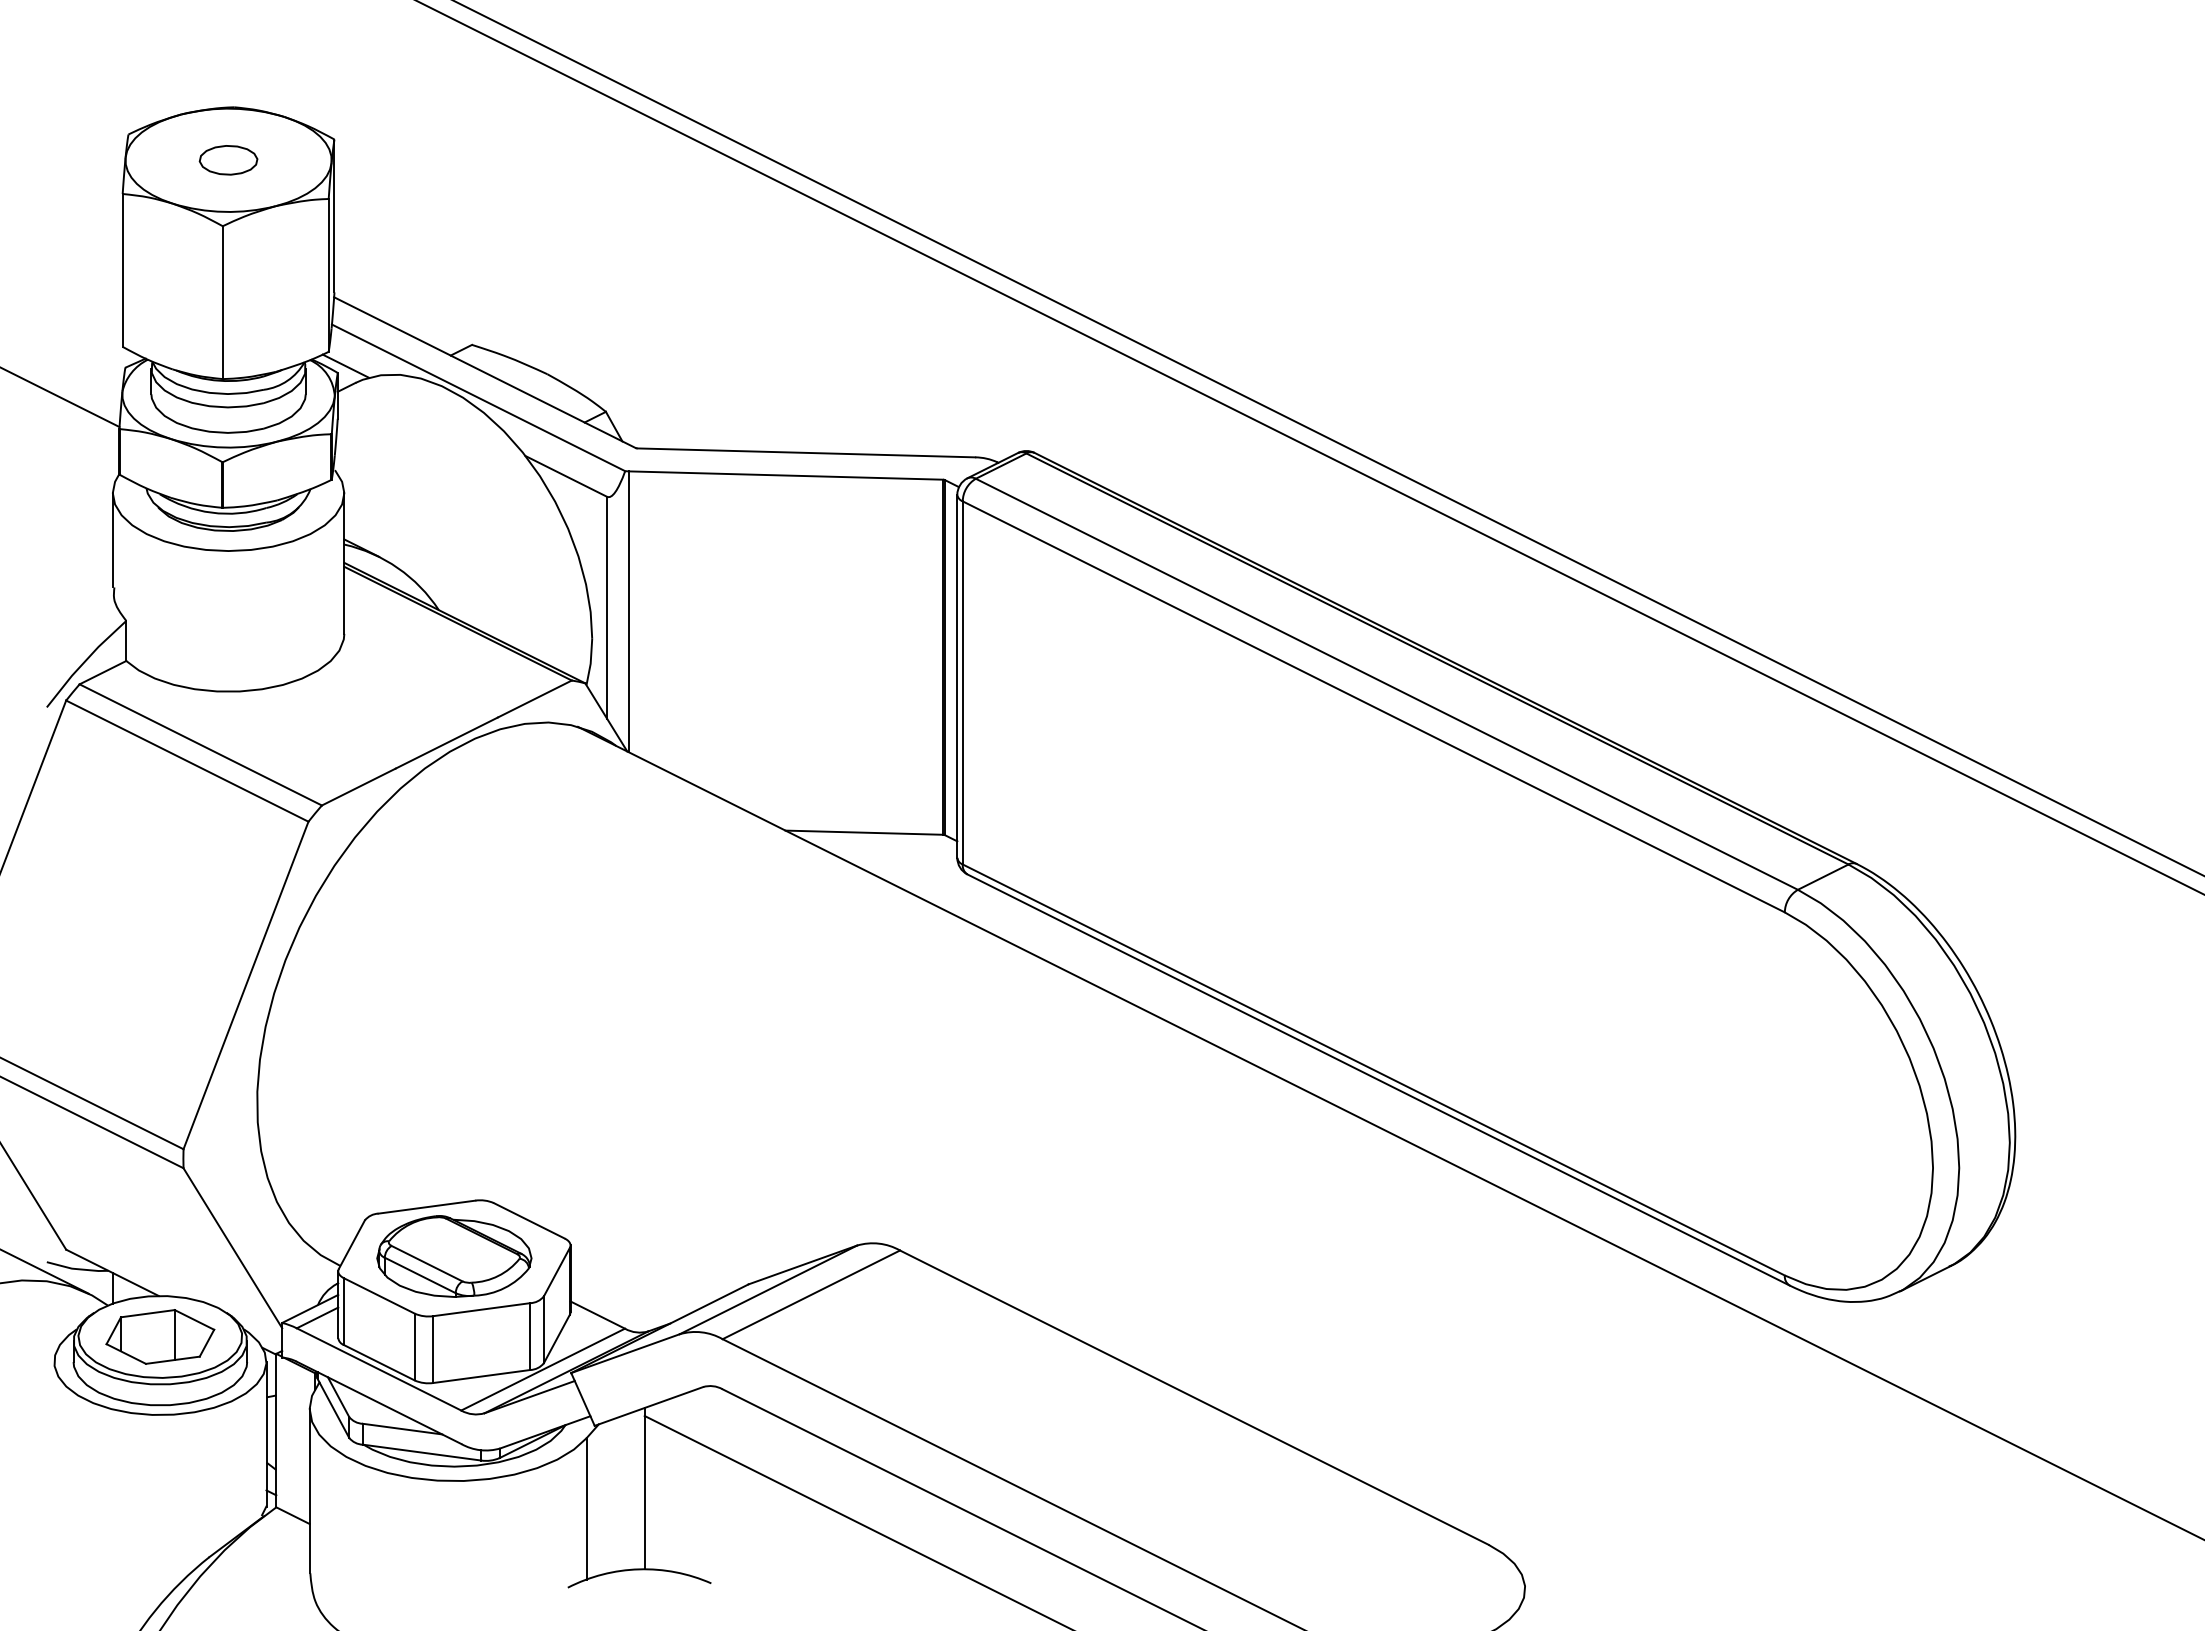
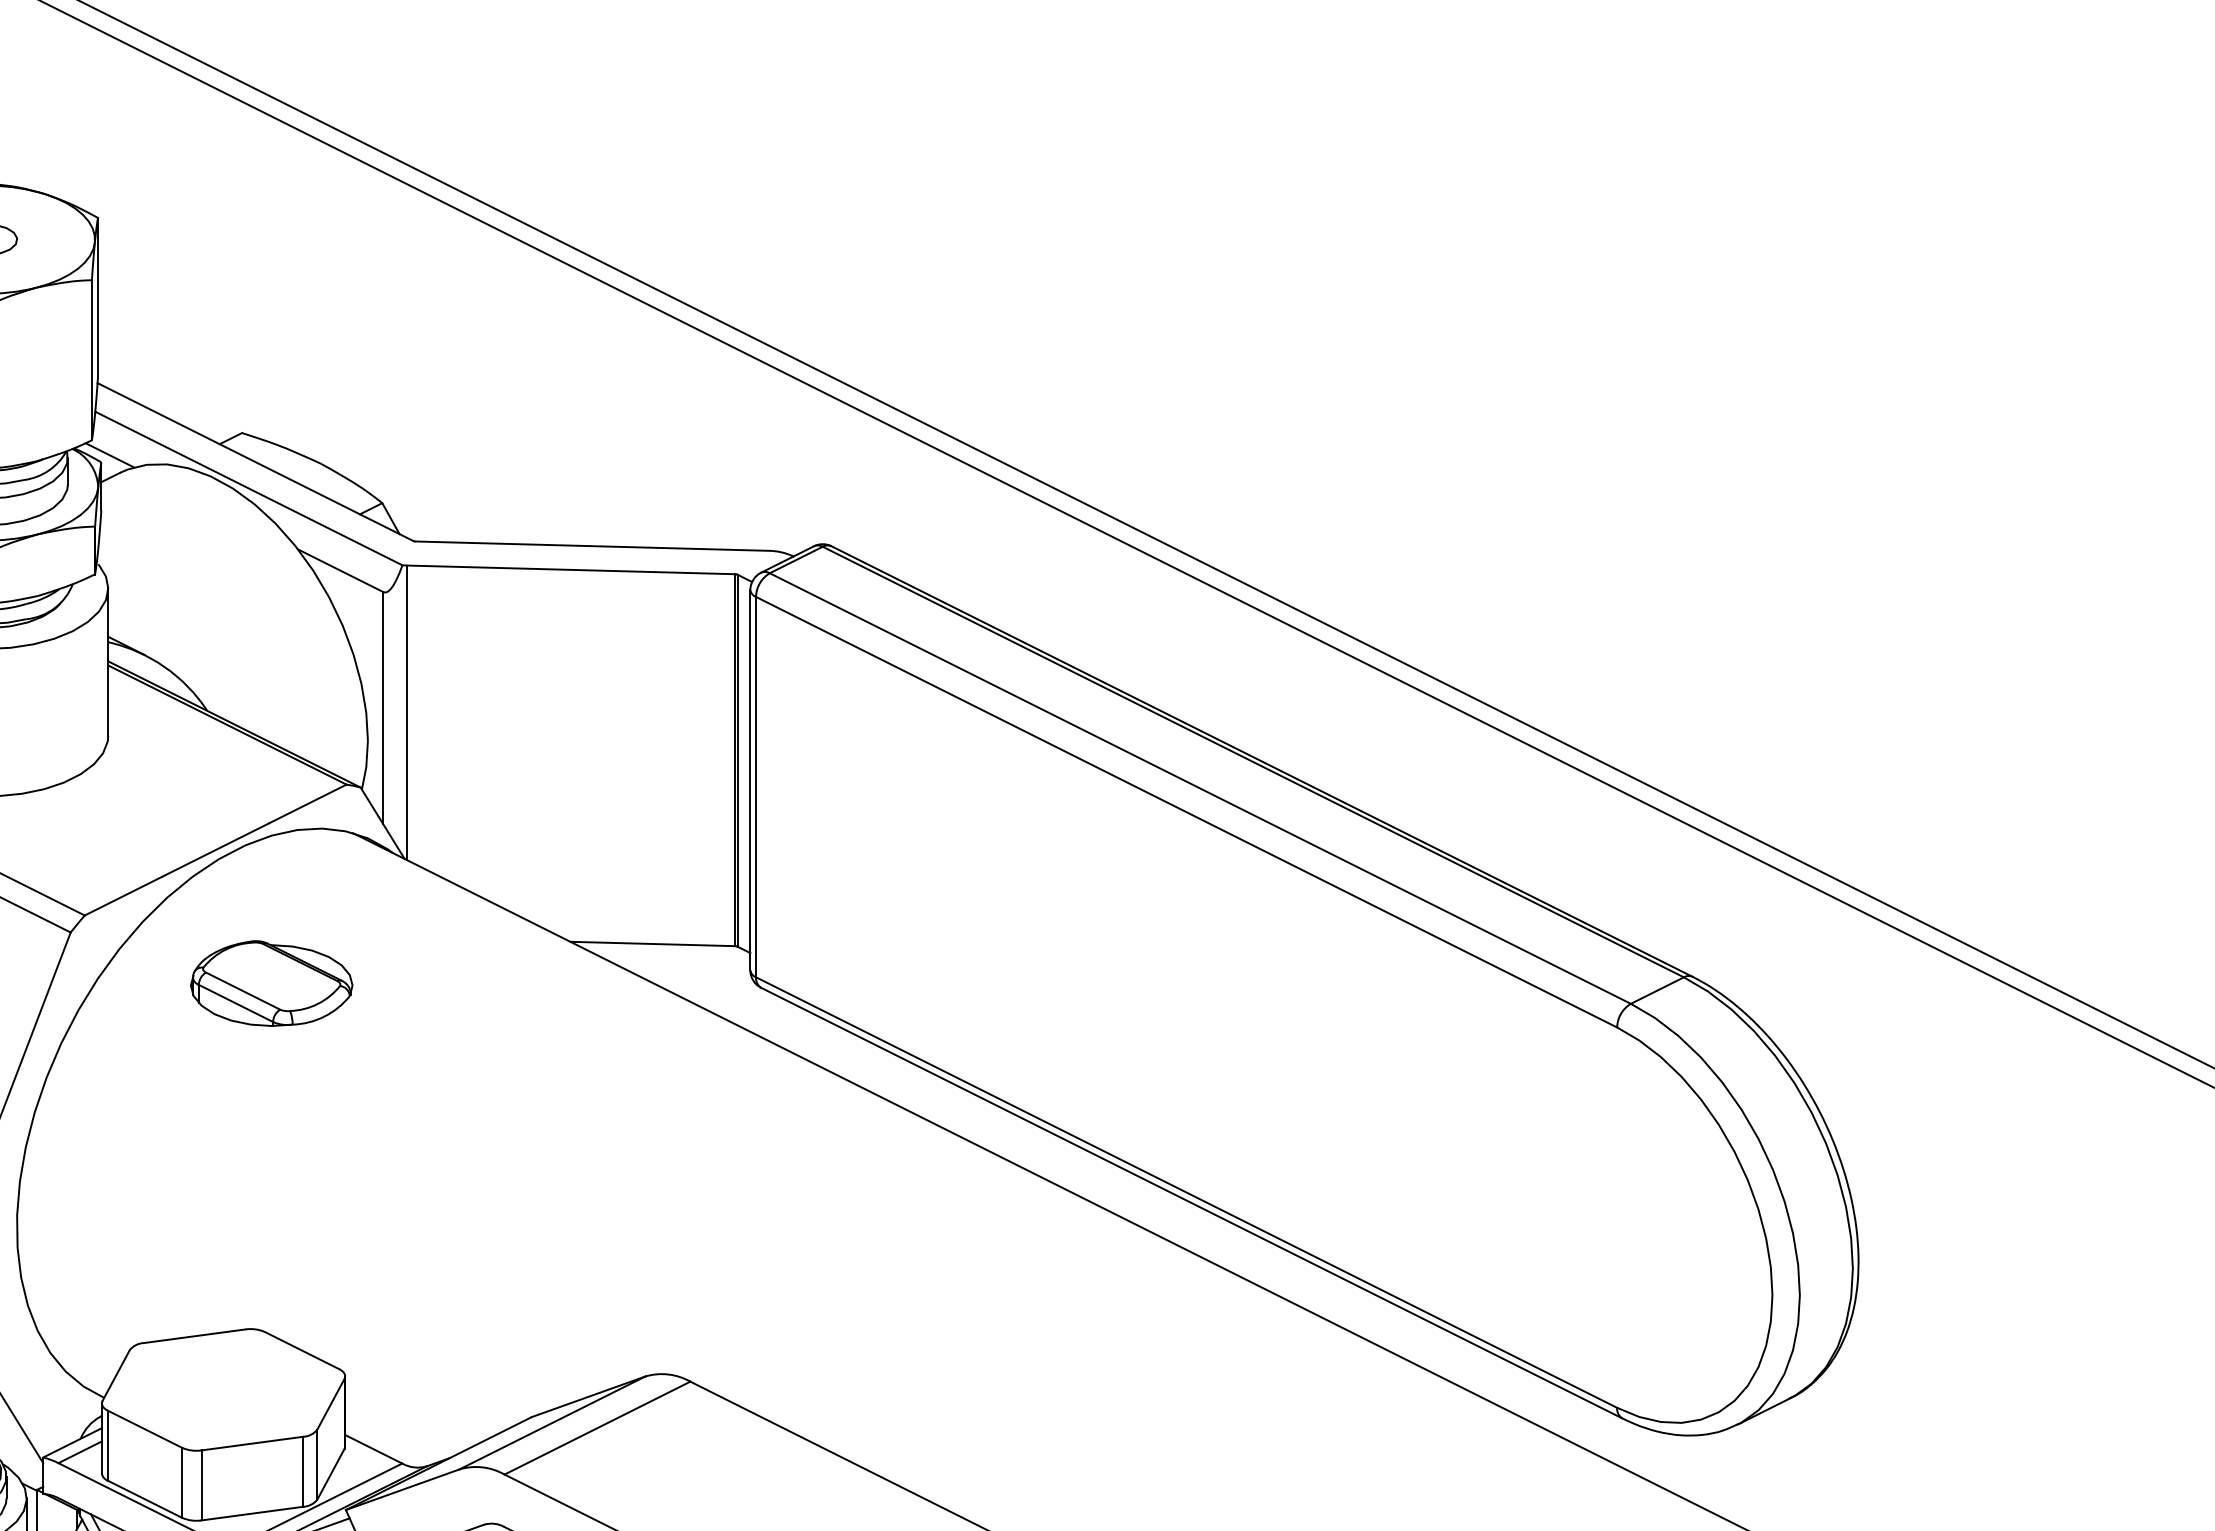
part: (454, 1256) -> (271, 983), moved

